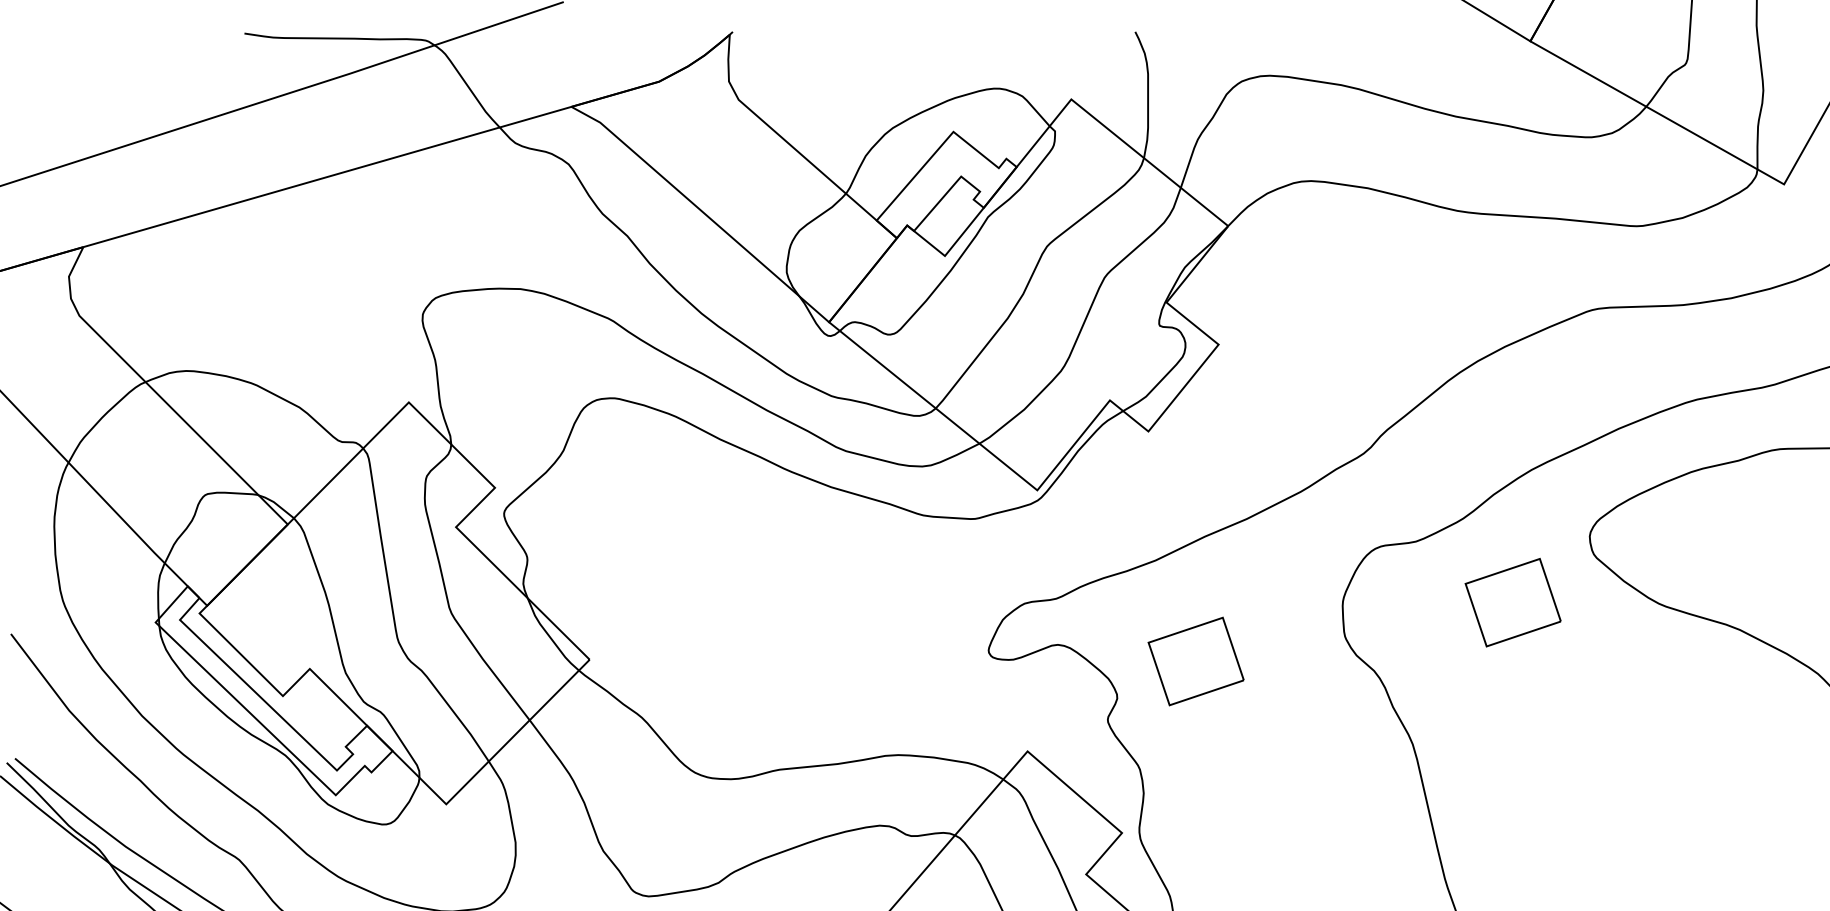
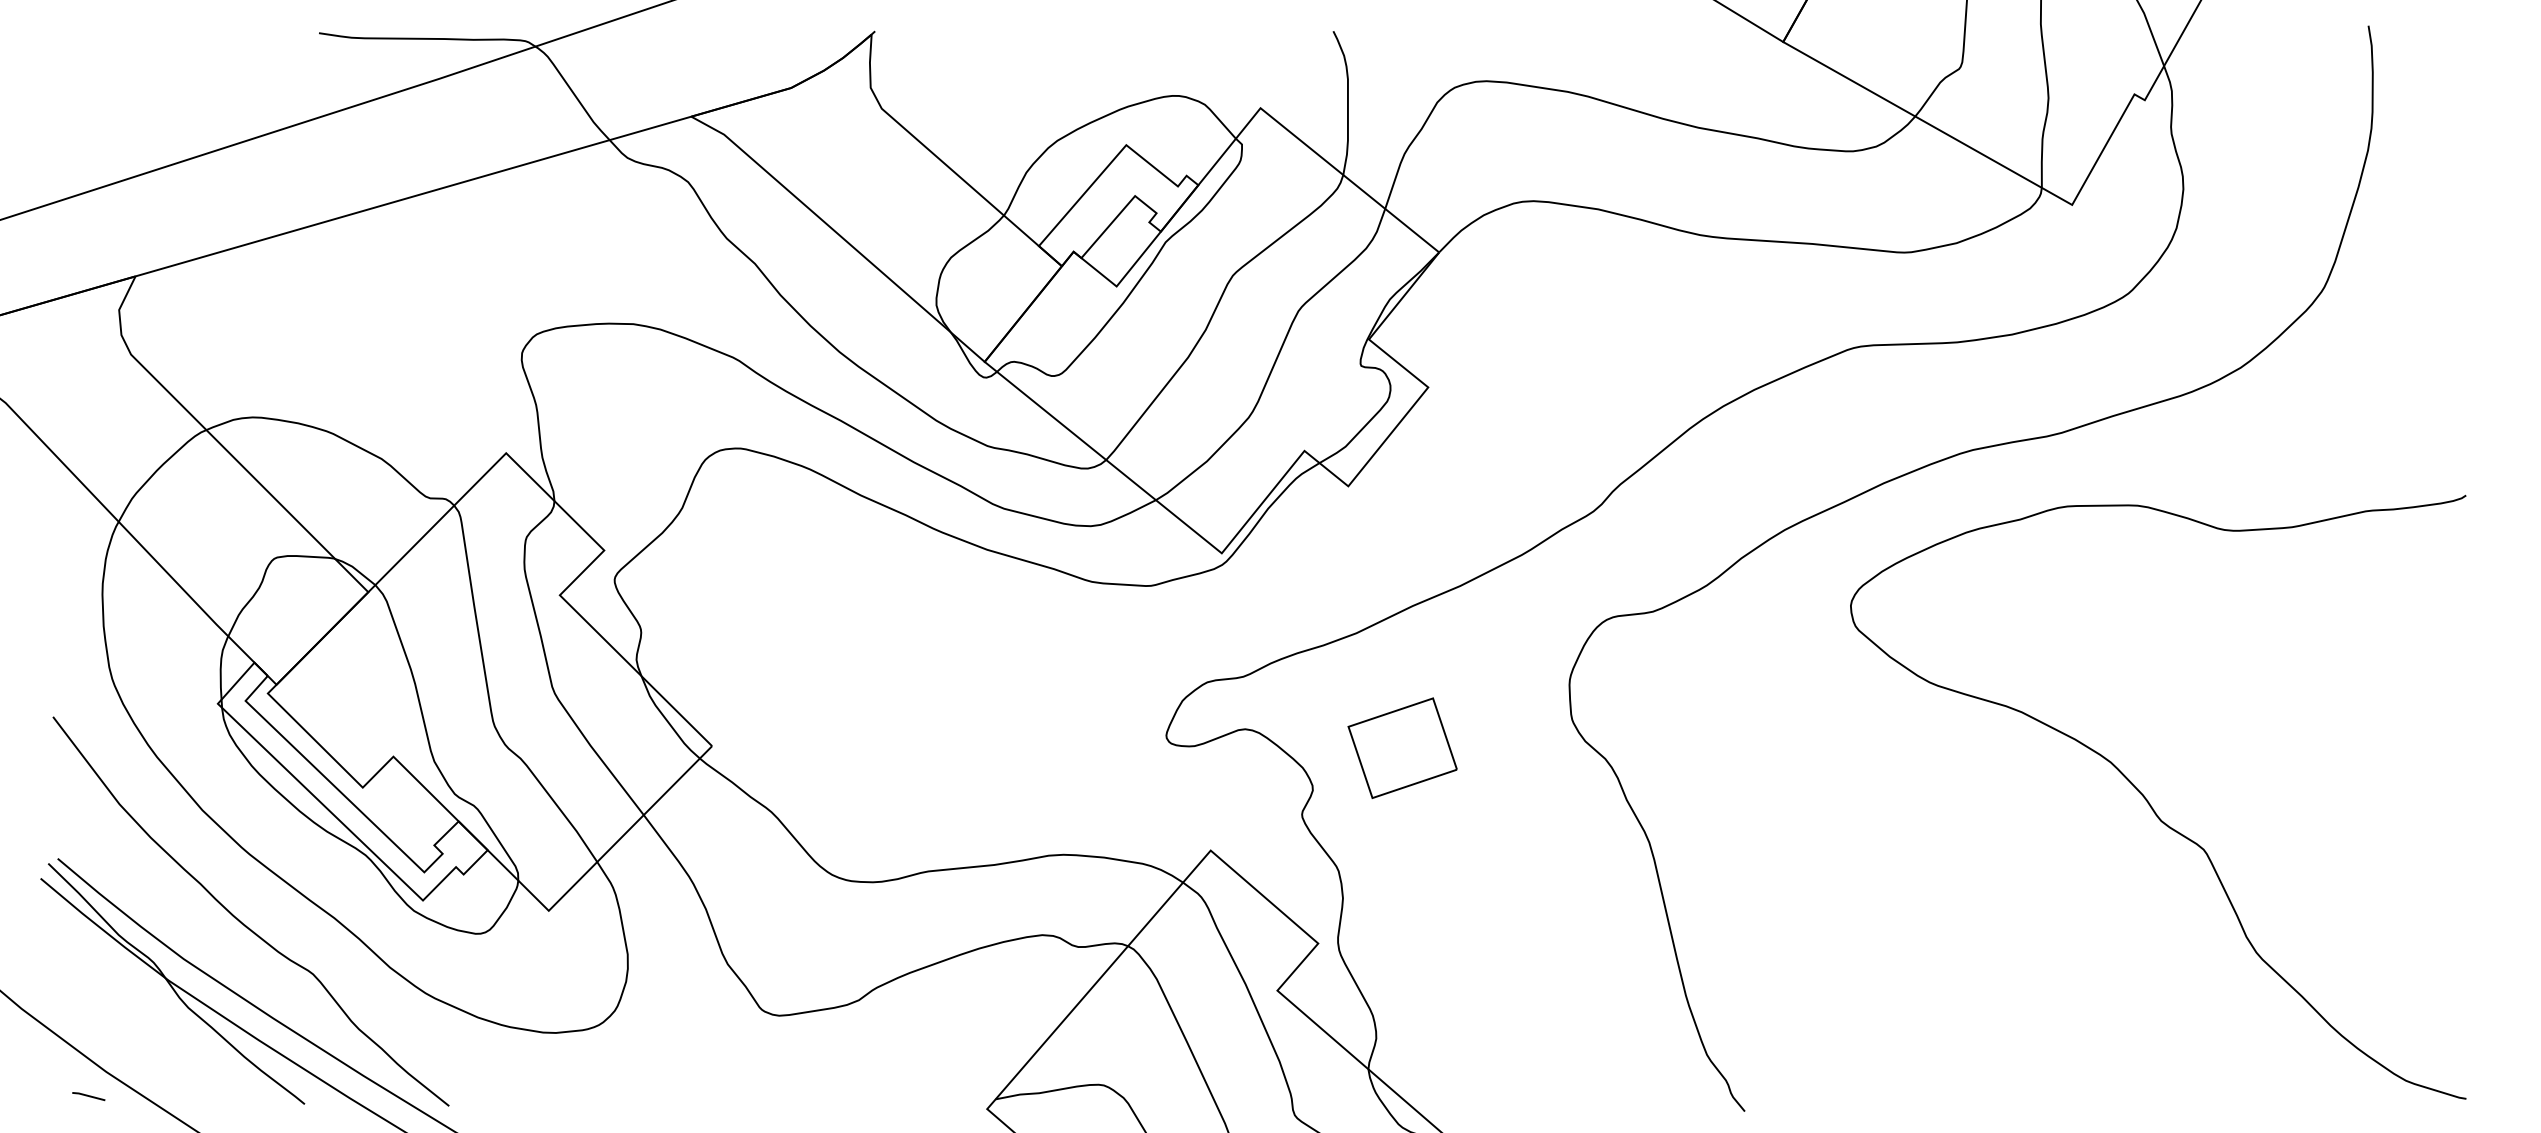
part: (1513, 602) -> (1763, 680), removed

